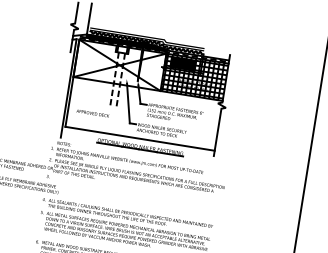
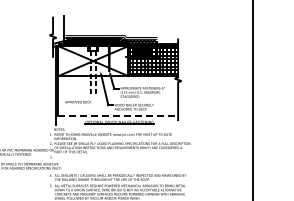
line: (140, 139) -> (118, 116), solid -> dashed

